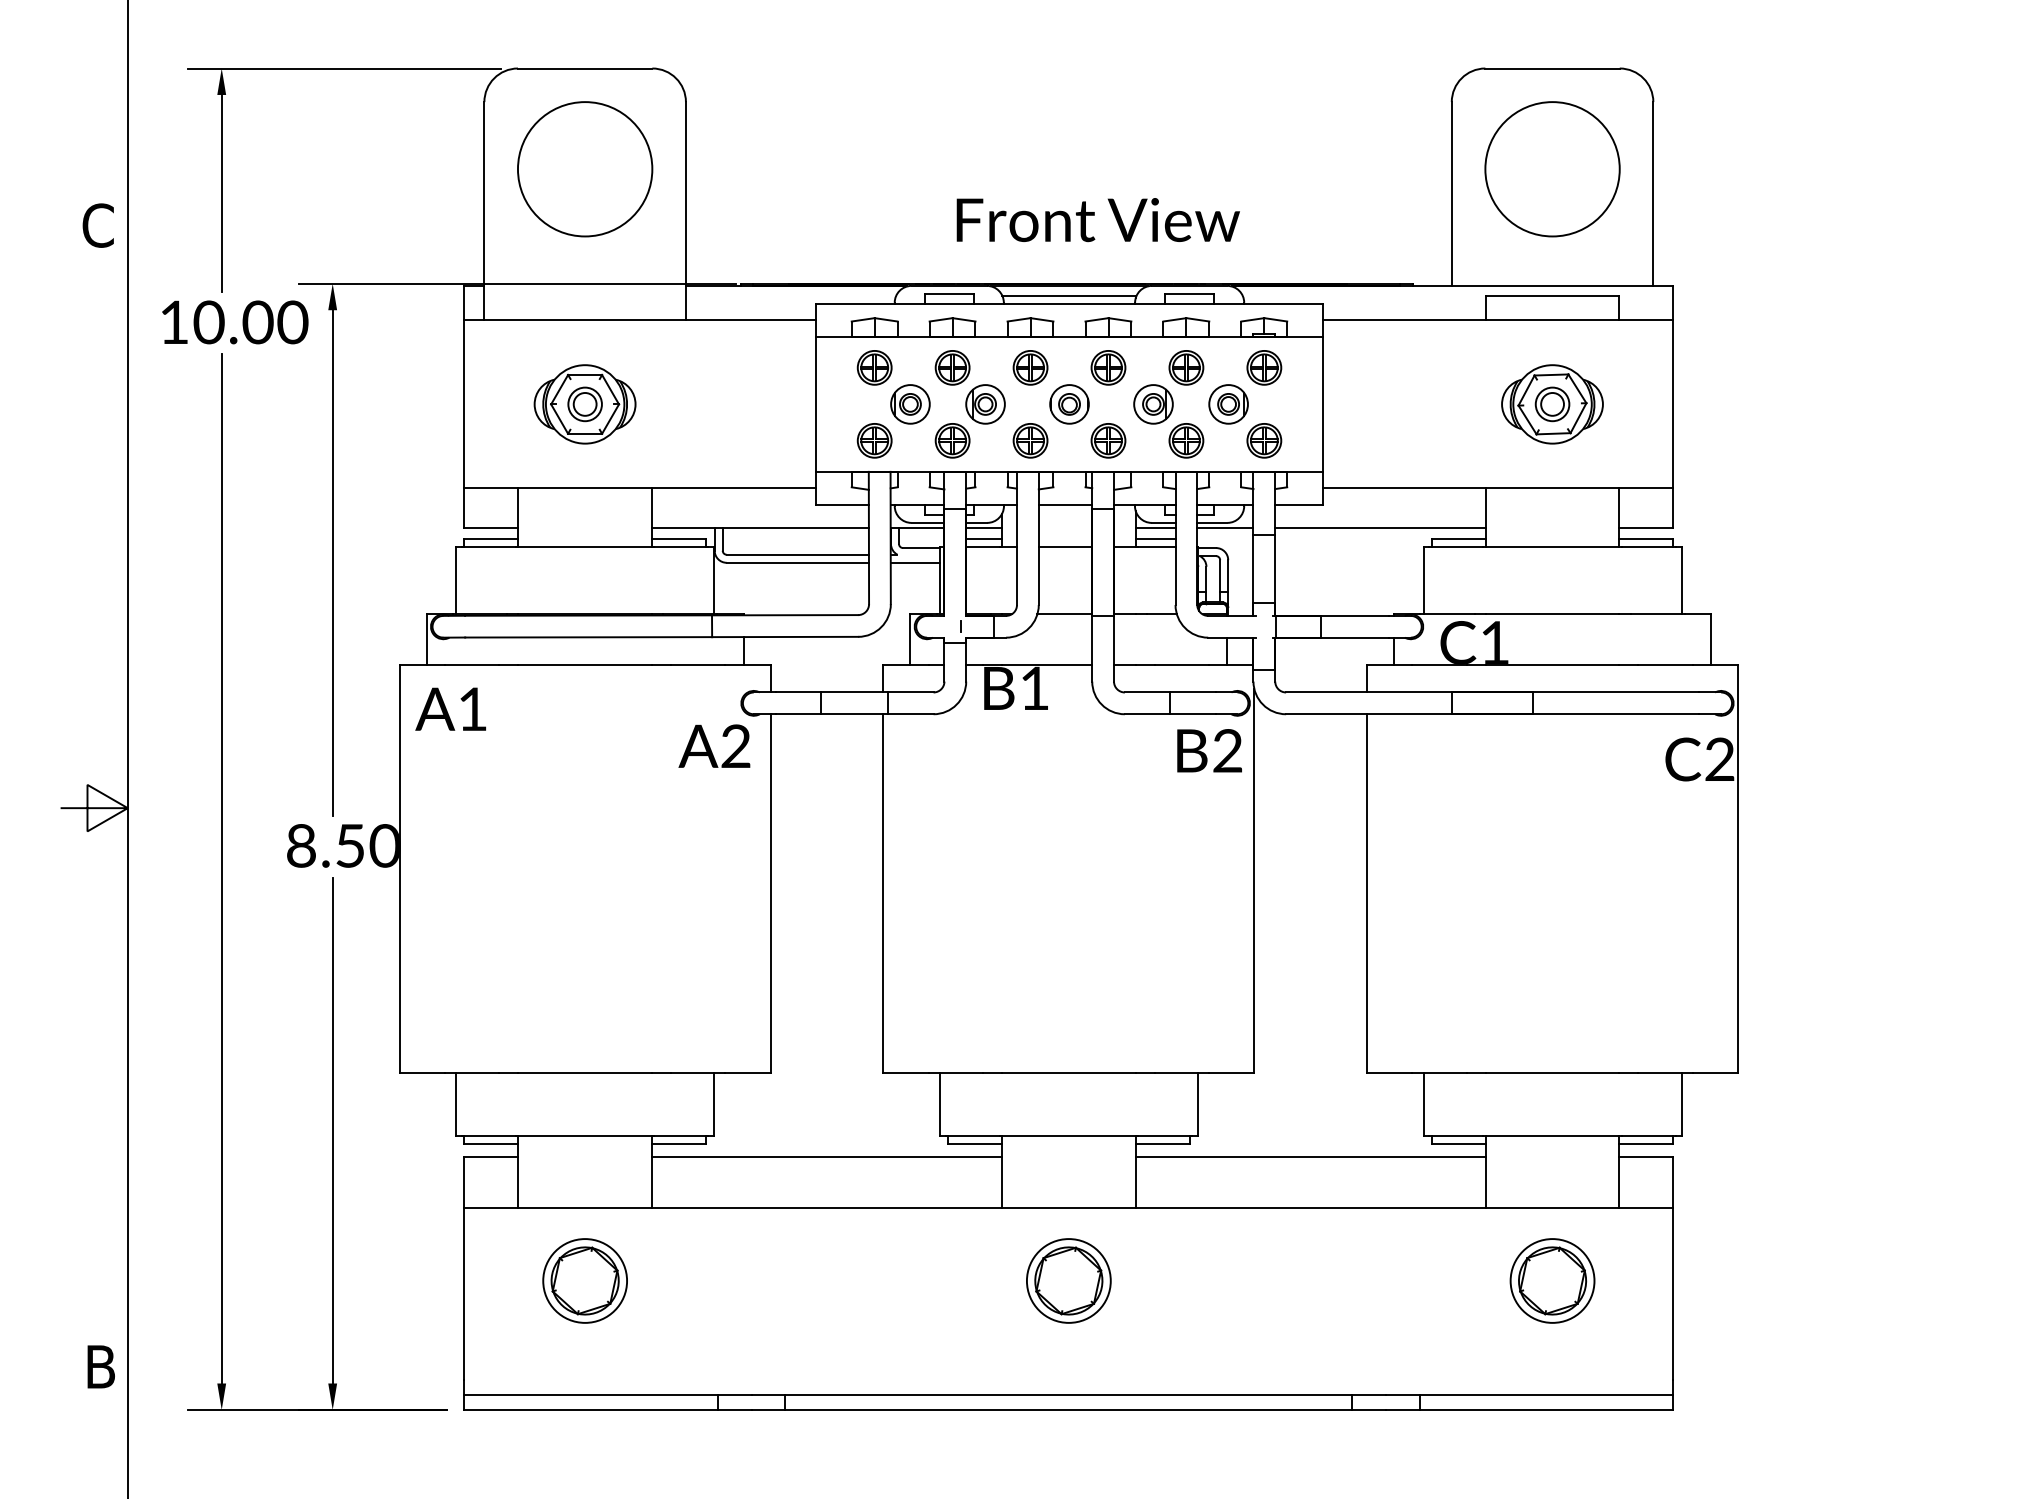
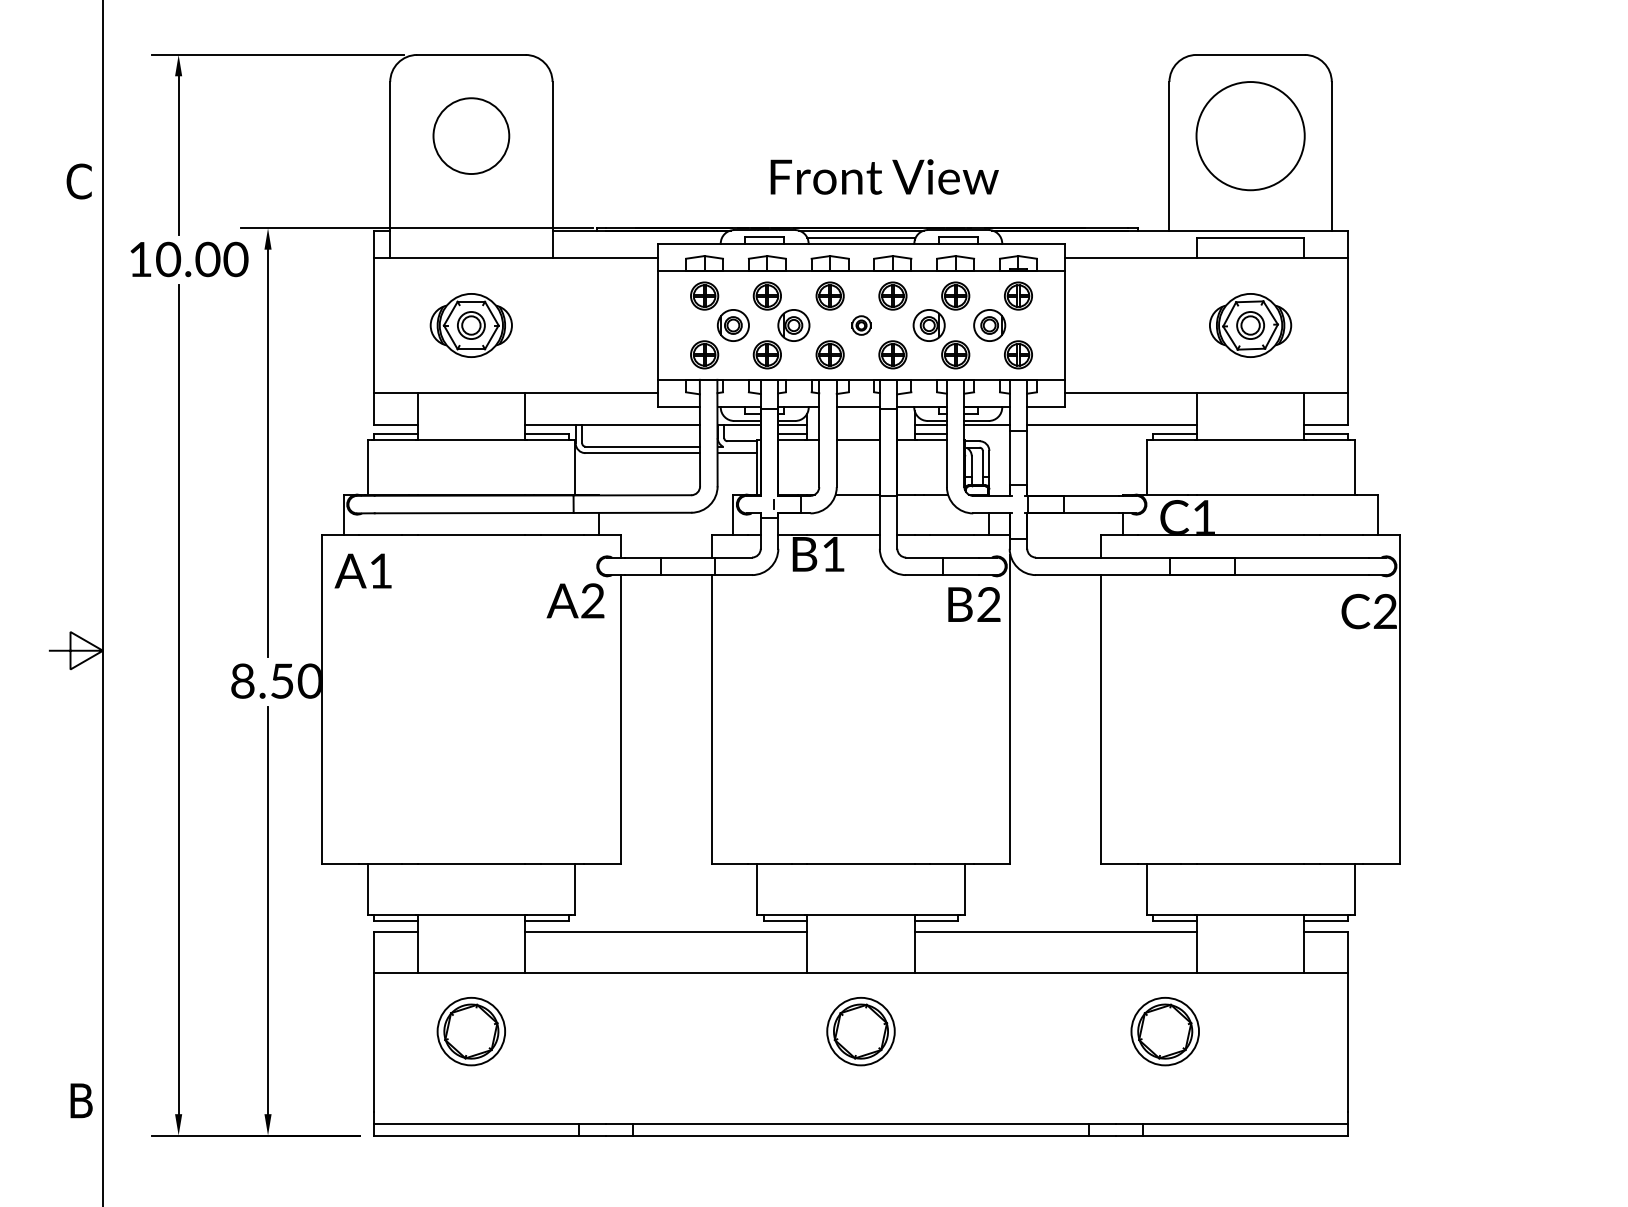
circle: (584, 169) -> (470, 136), size x0.7
part: (1069, 404) -> (861, 325), size x0.6
part: (1552, 1280) -> (1165, 1031), moved

